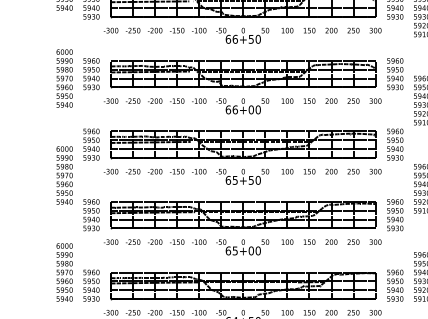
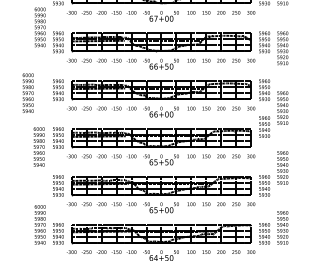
text: (63, 77) -> (27, 92), moved
text: (395, 143) -> (264, 126), moved
text: (63, 174) -> (38, 146), moved

